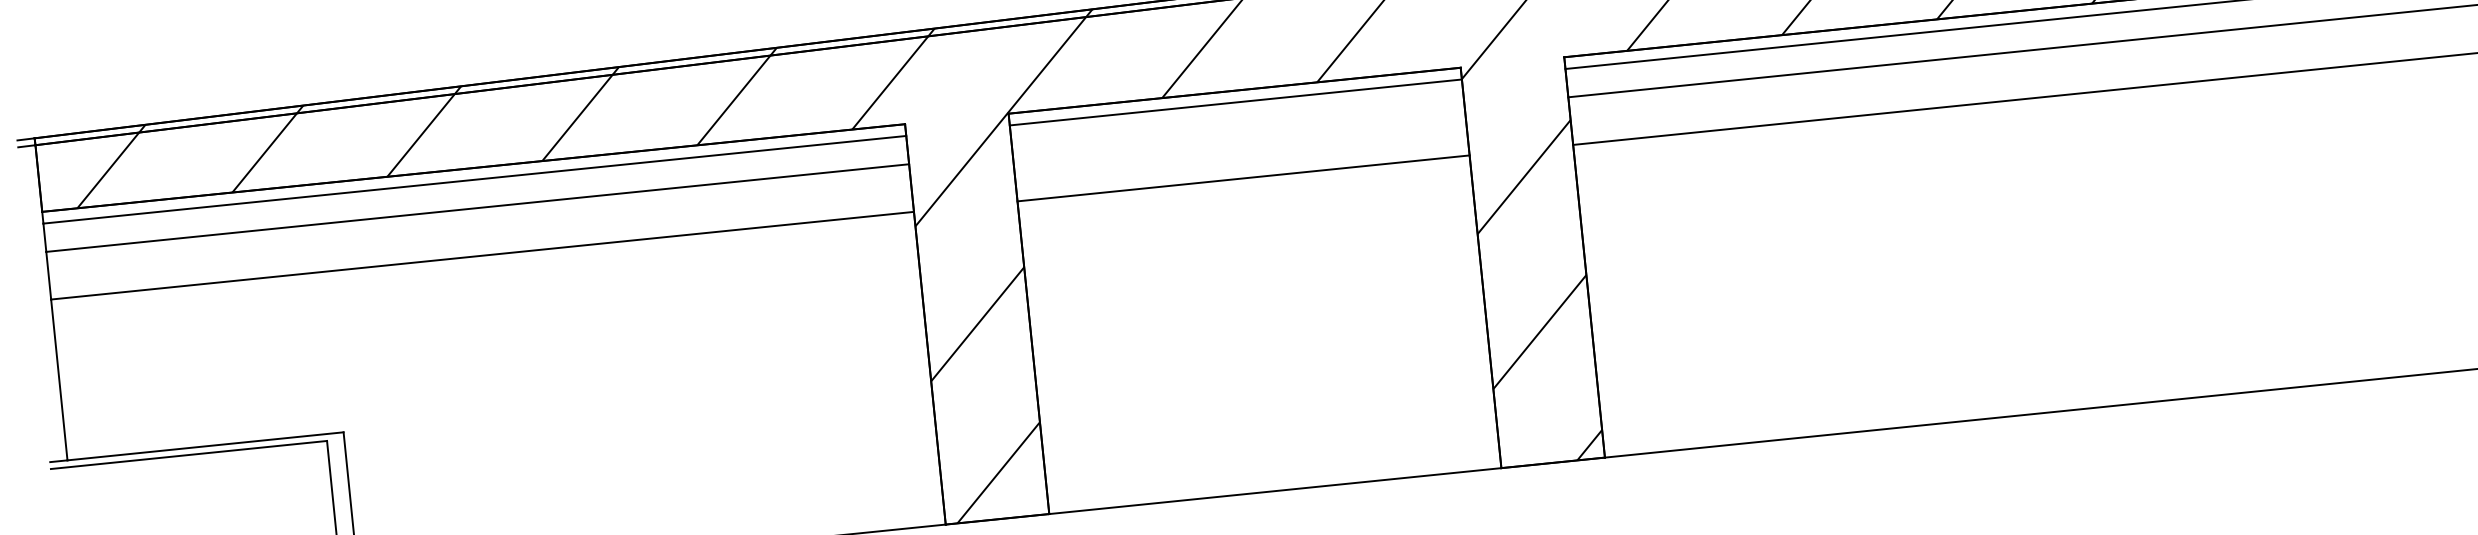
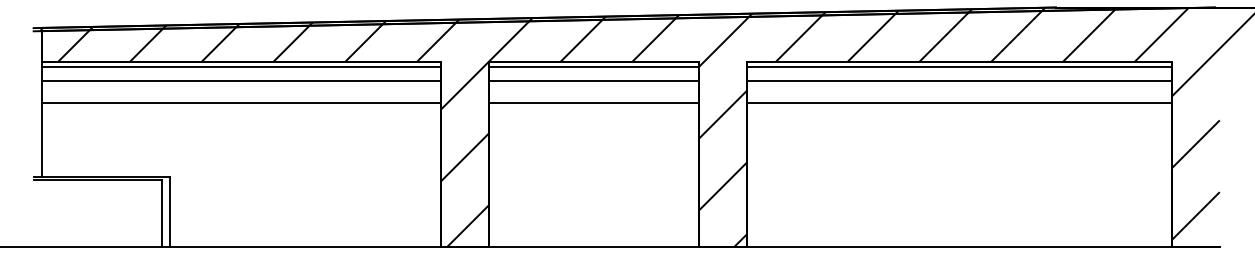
line: (1237, 130) -> (593, 80), added

